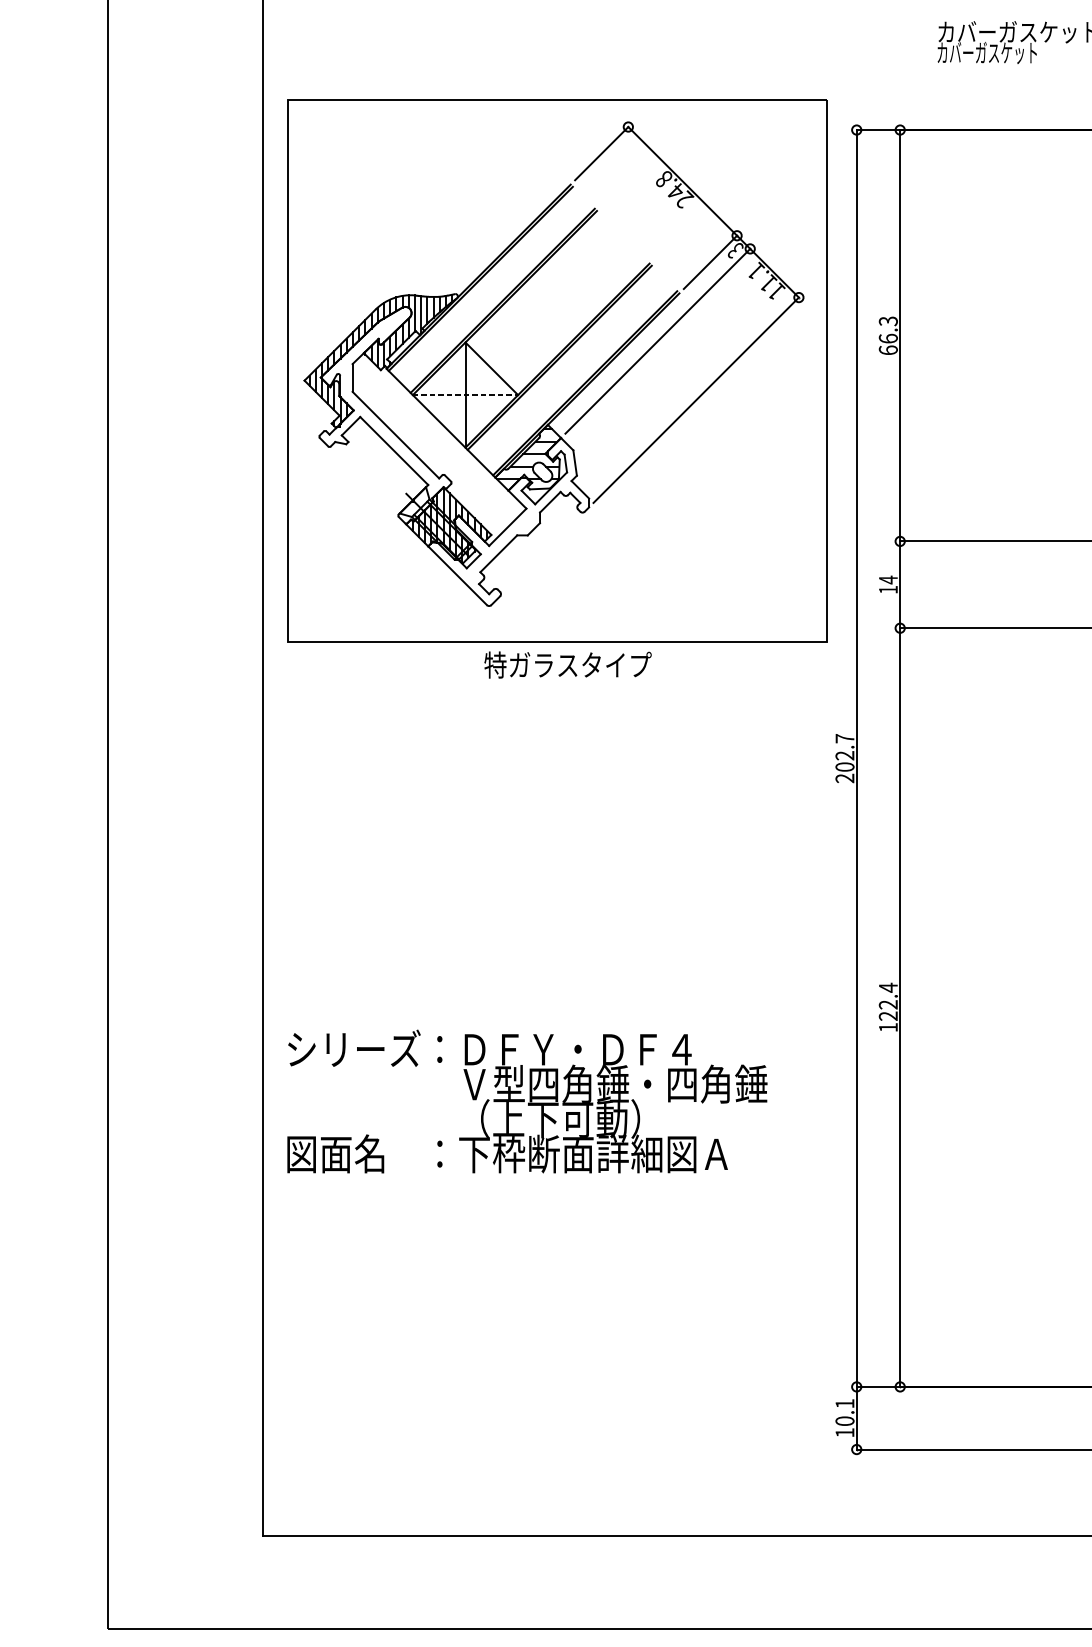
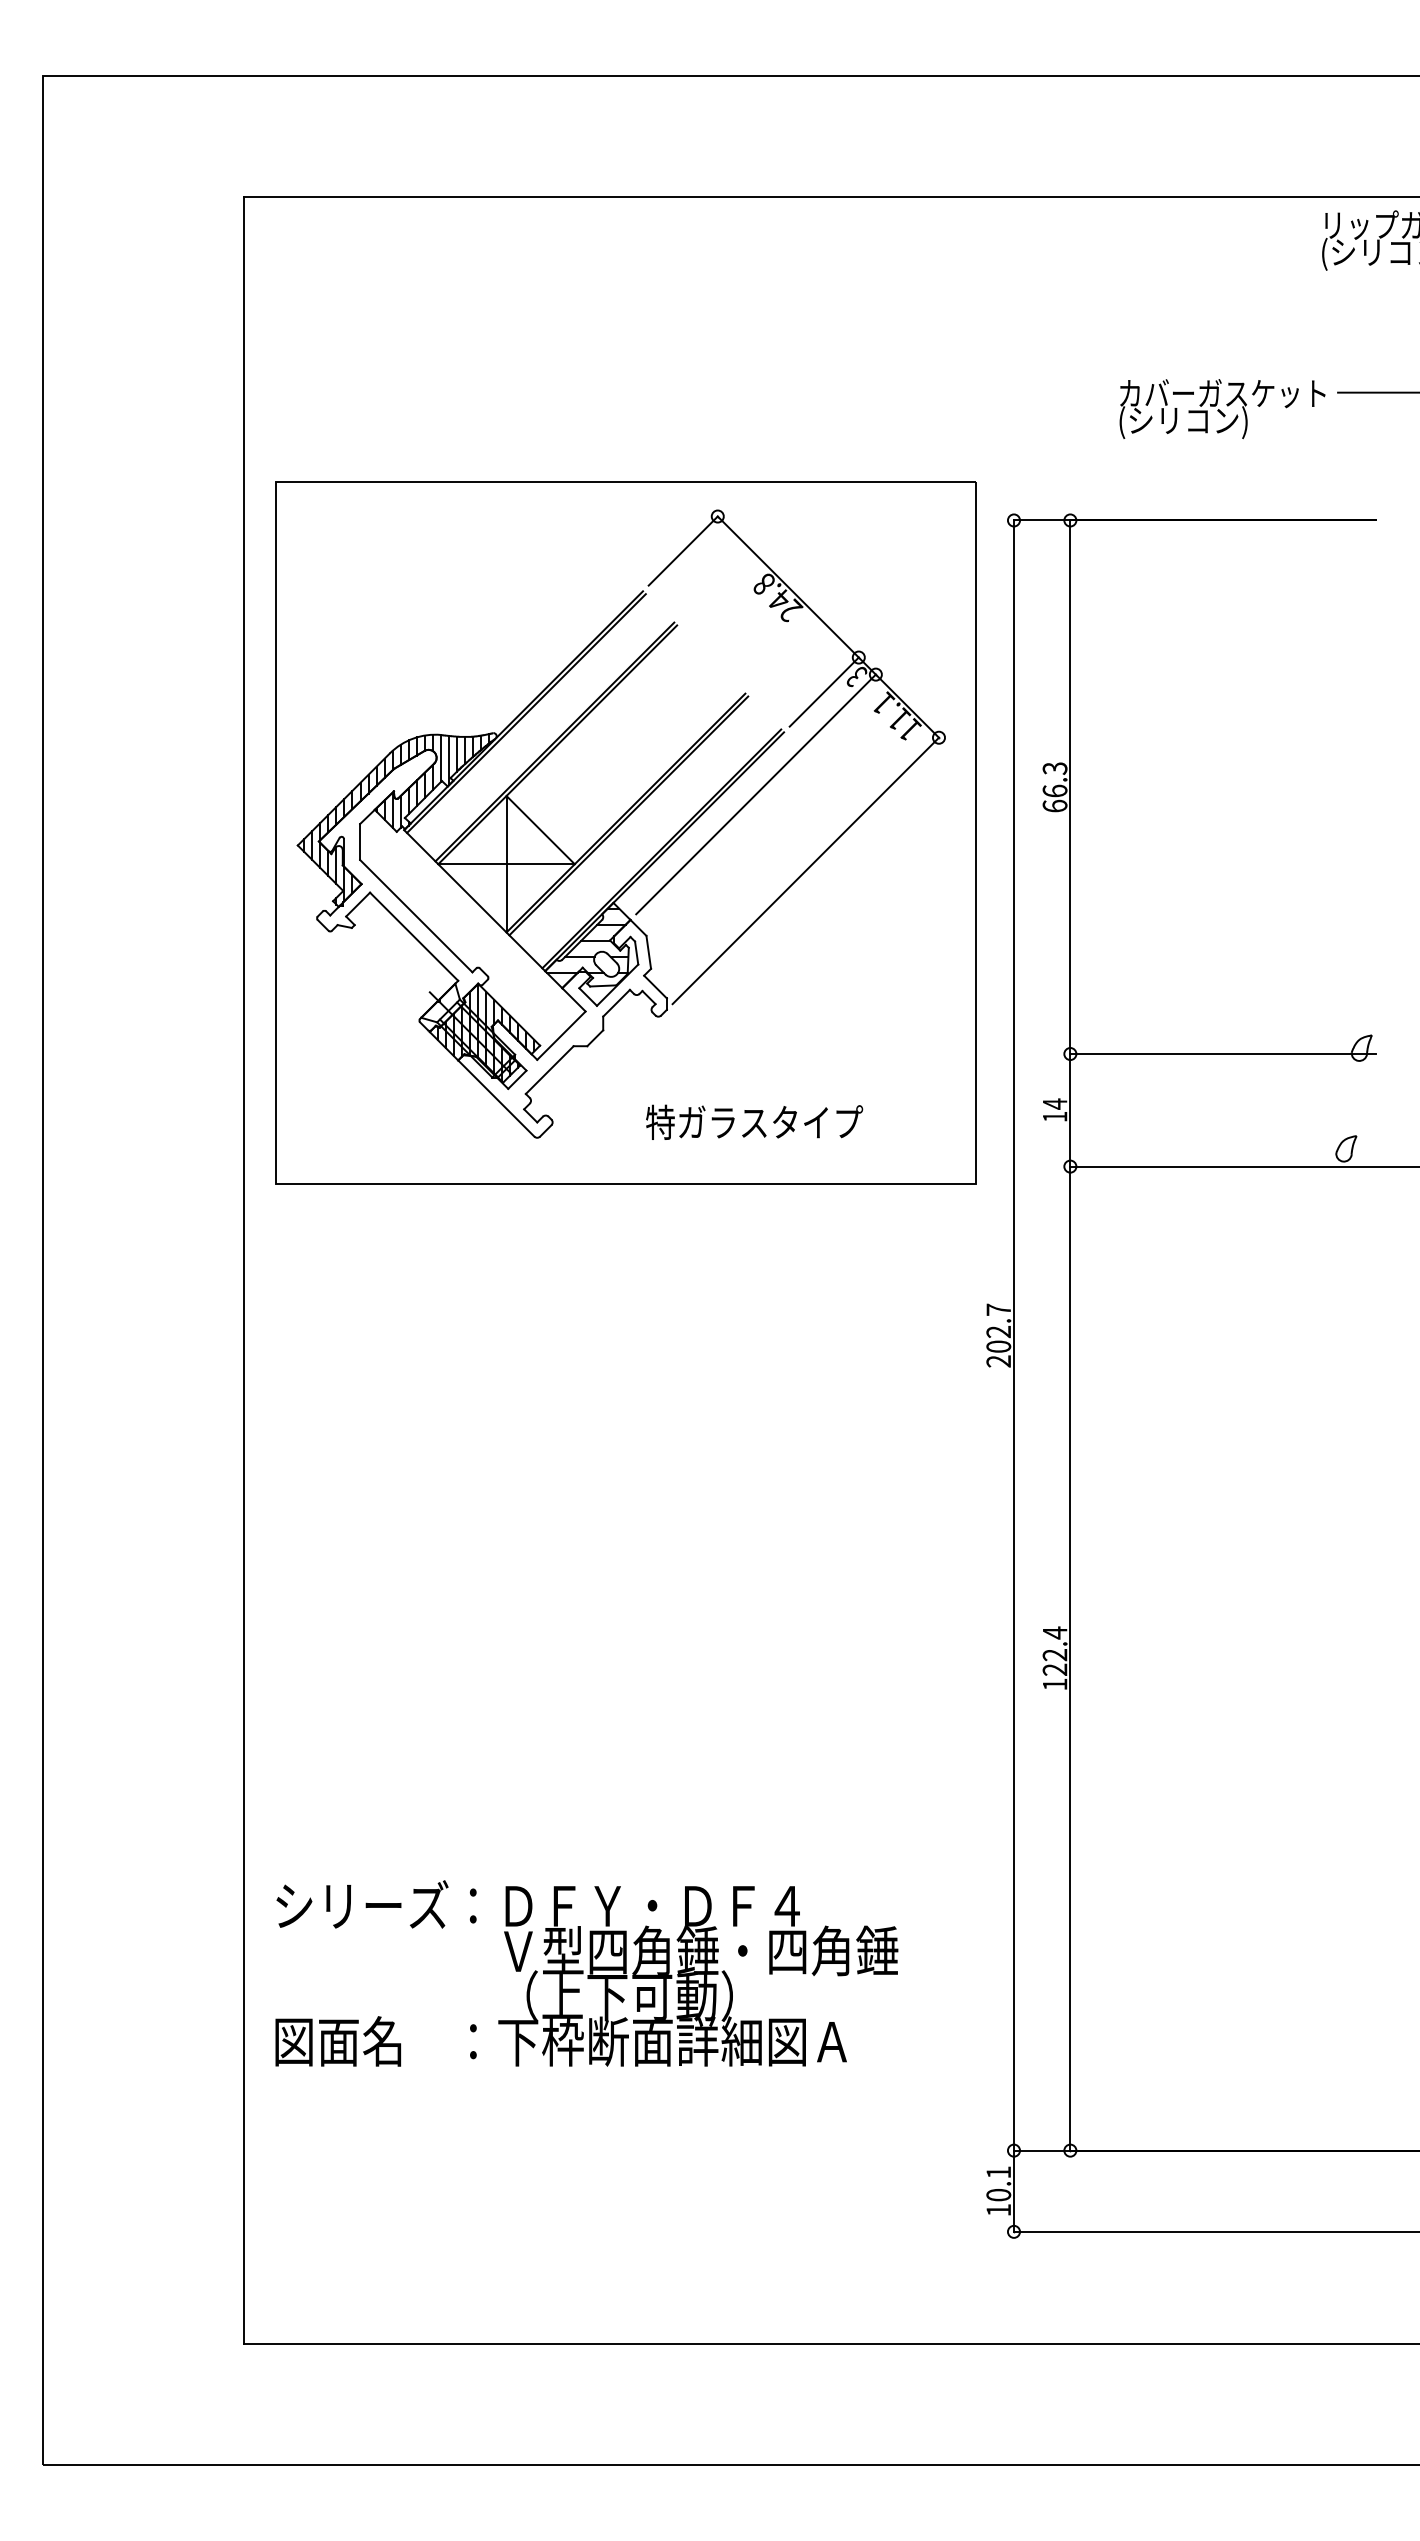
text: (987, 54) -> (1183, 422), カバーガスケット -> (シリコン)
line: (466, 395) -> (507, 864), dashed -> solid
text: (567, 664) -> (754, 1121), moved
text: (527, 1101) -> (586, 1973), moved

